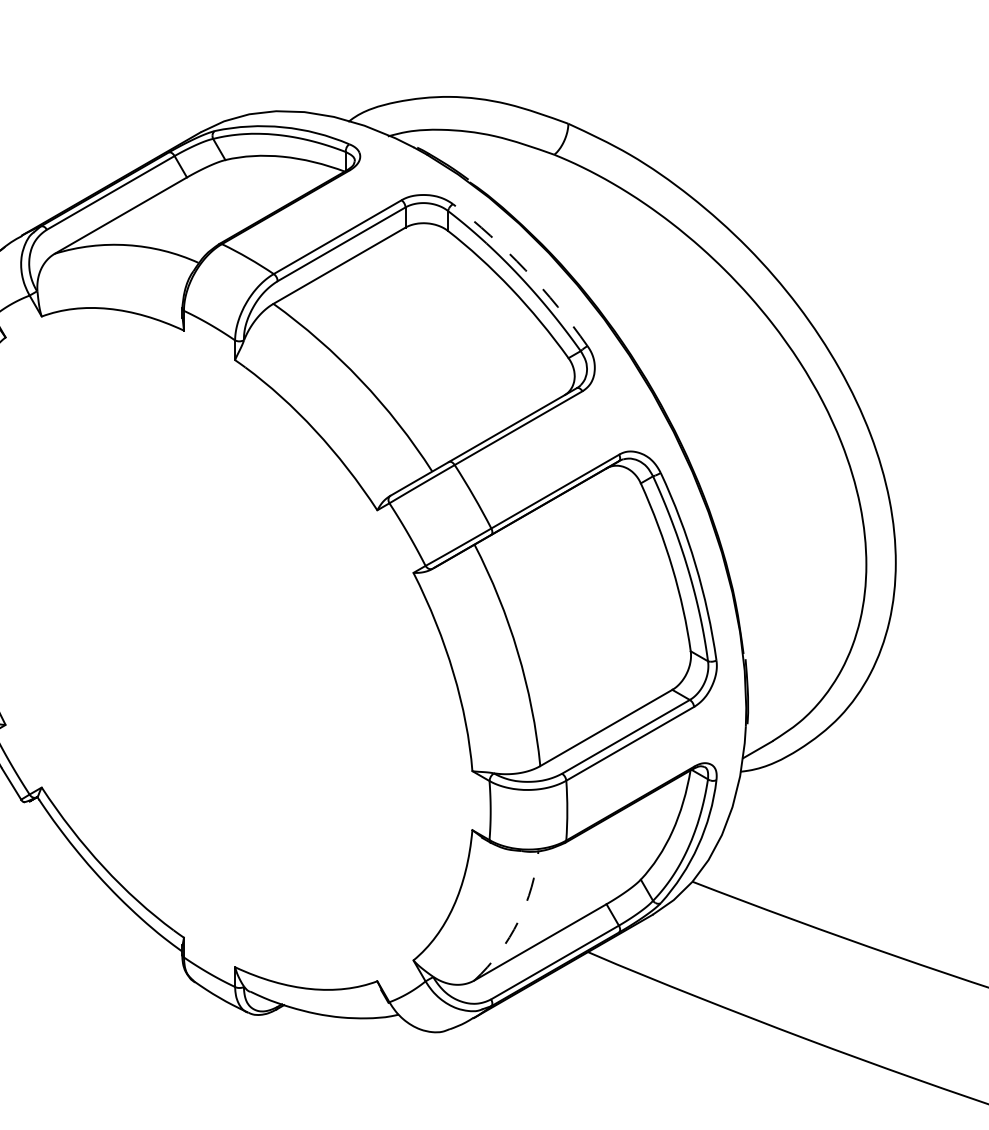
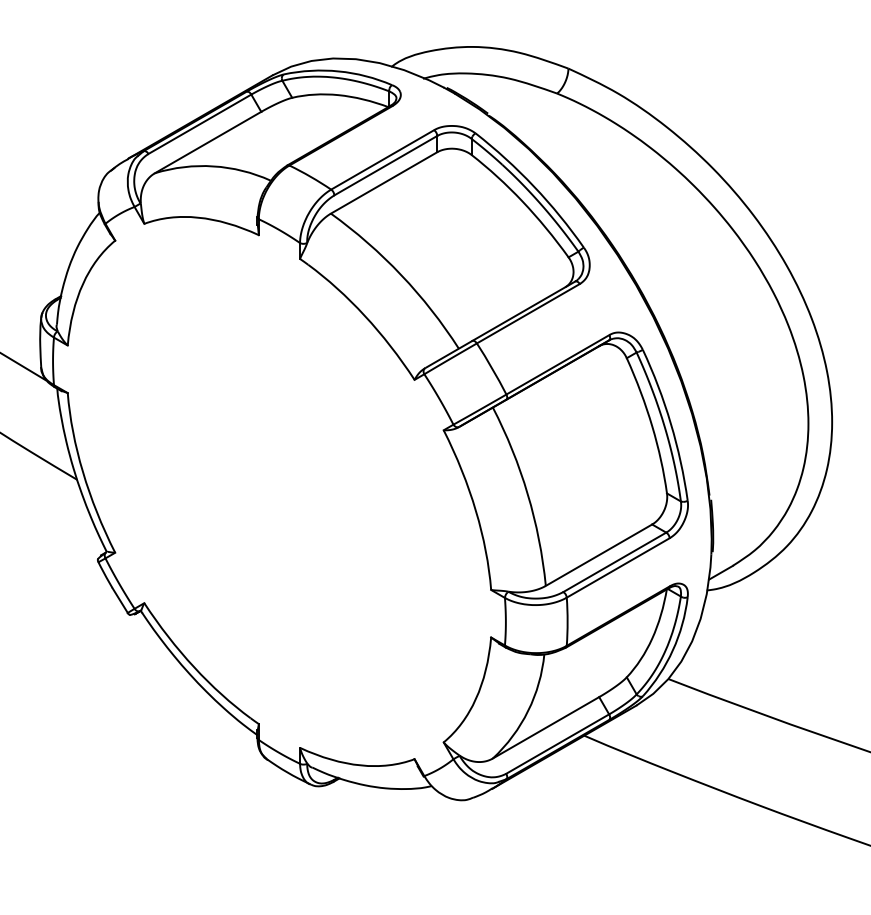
arc: (524, 270) -> (533, 186), dashed -> solid
arc: (518, 920) -> (528, 710), dashed -> solid

